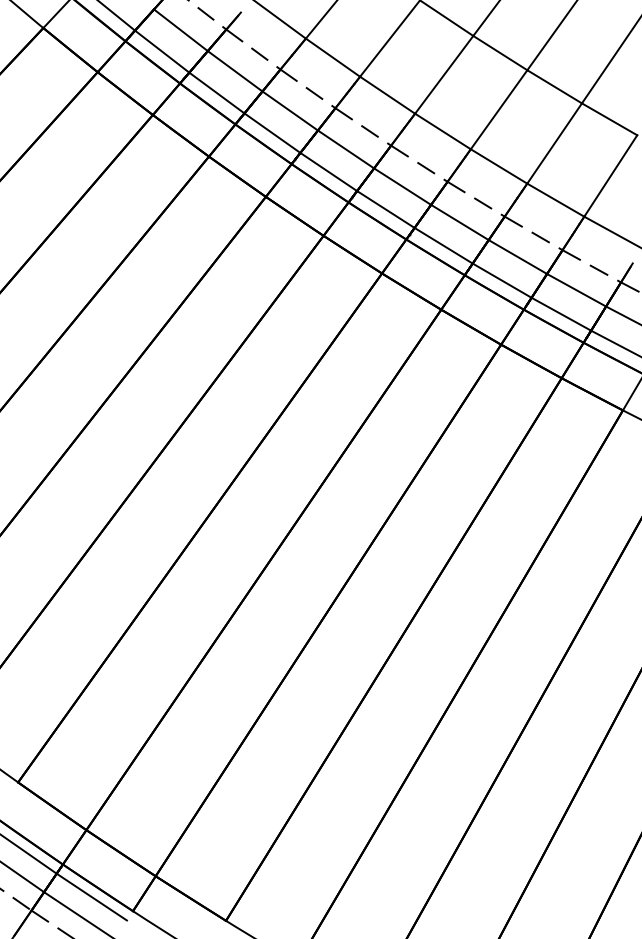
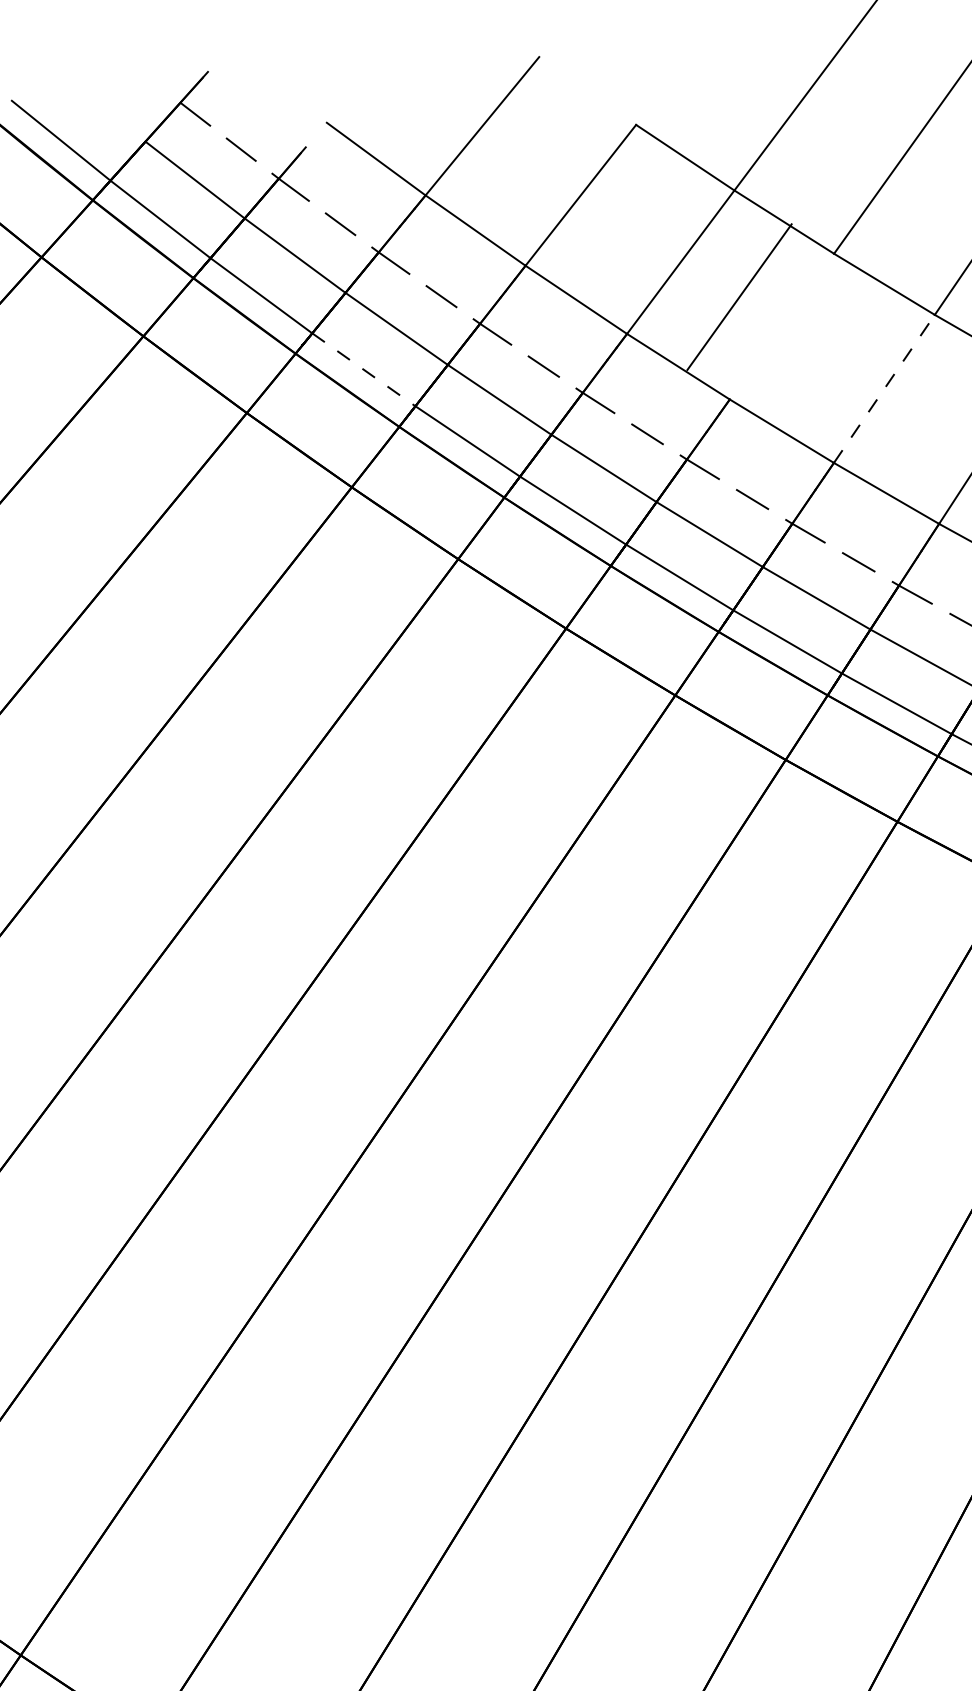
line: (498, 109) -> (738, 296), moved
line: (272, 133) -> (364, 370), solid -> dashed
line: (554, 143) -> (884, 388), solid -> dashed

